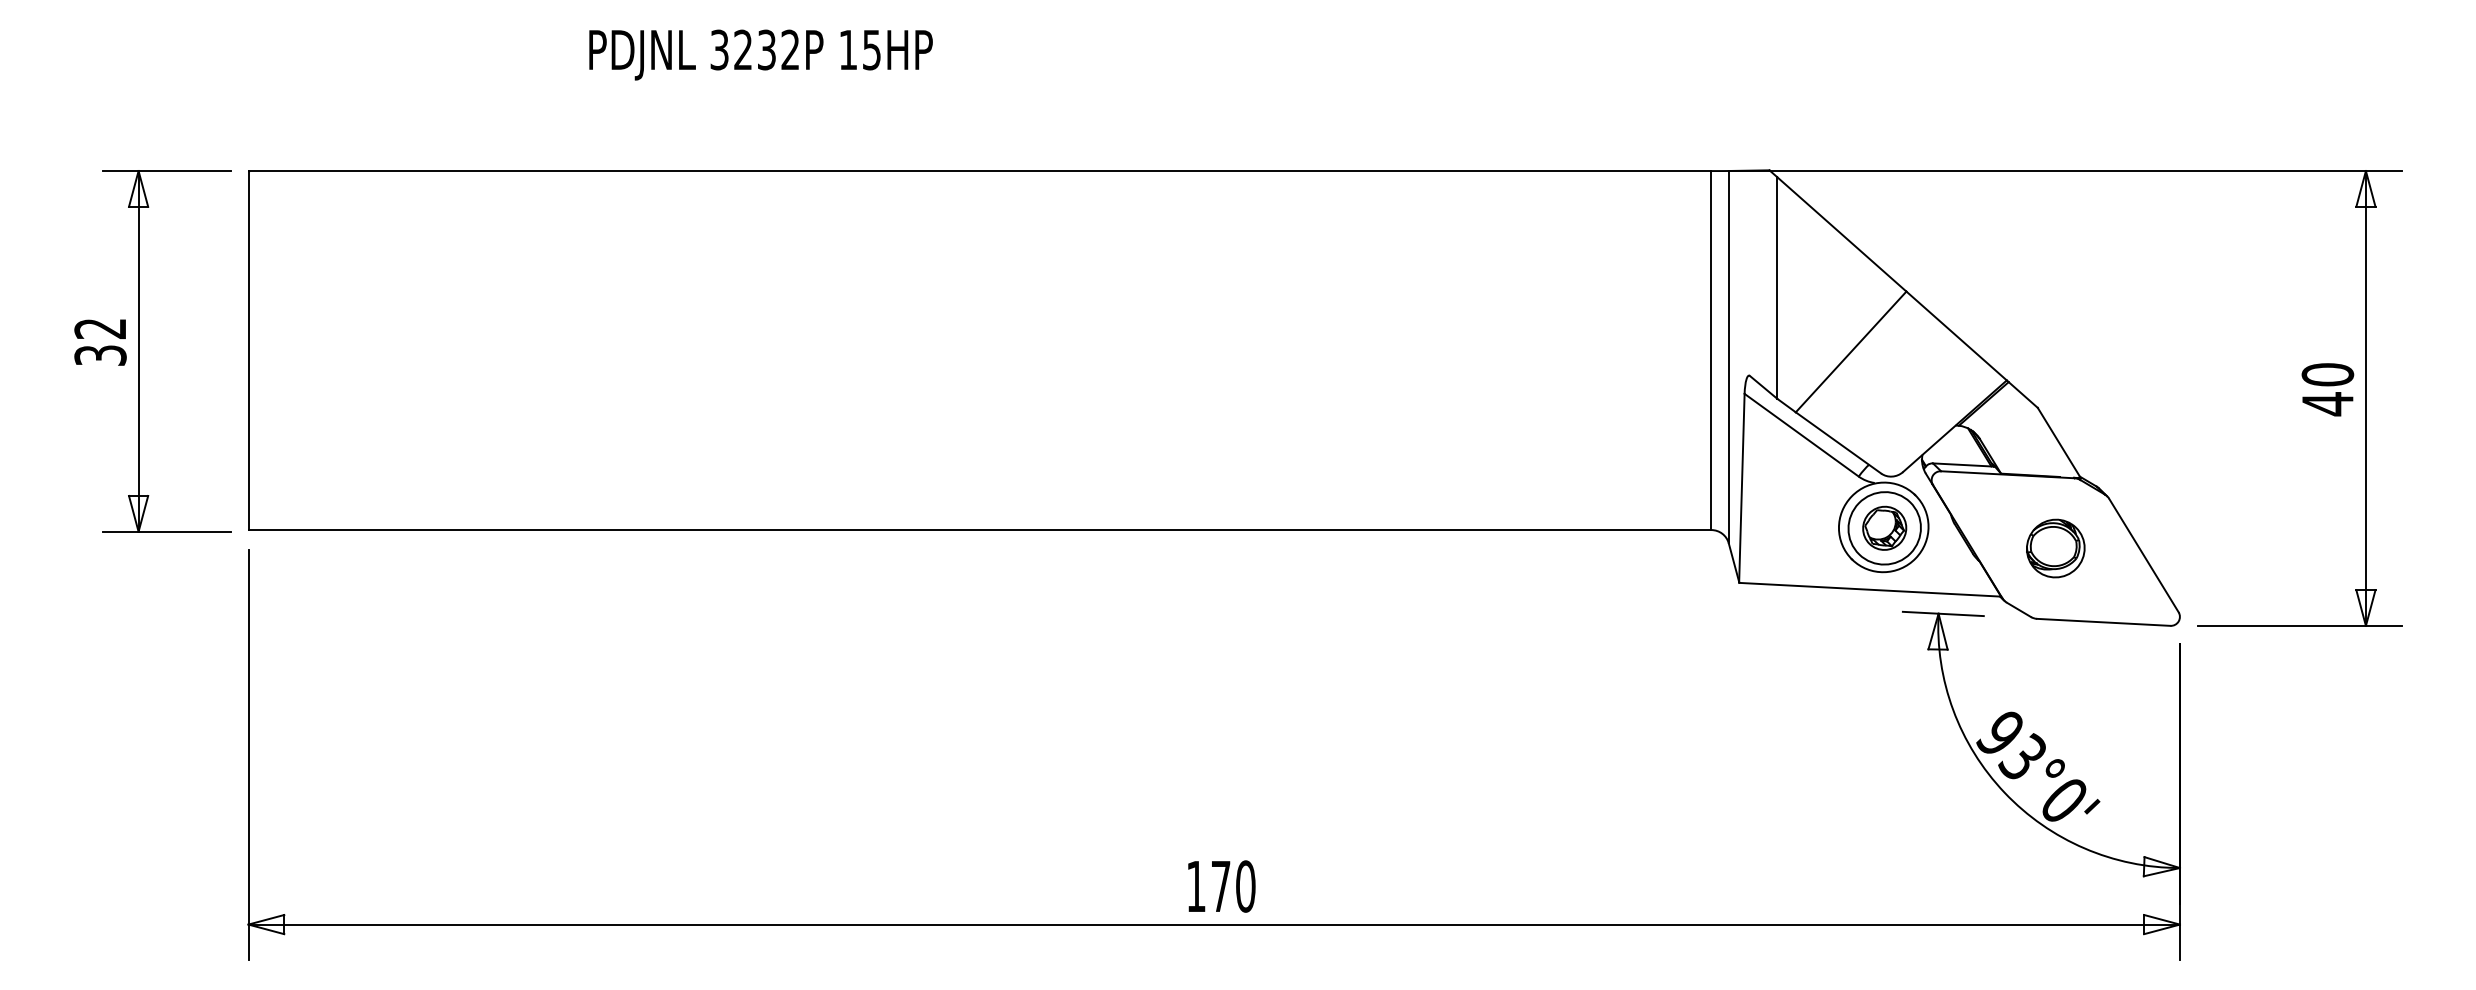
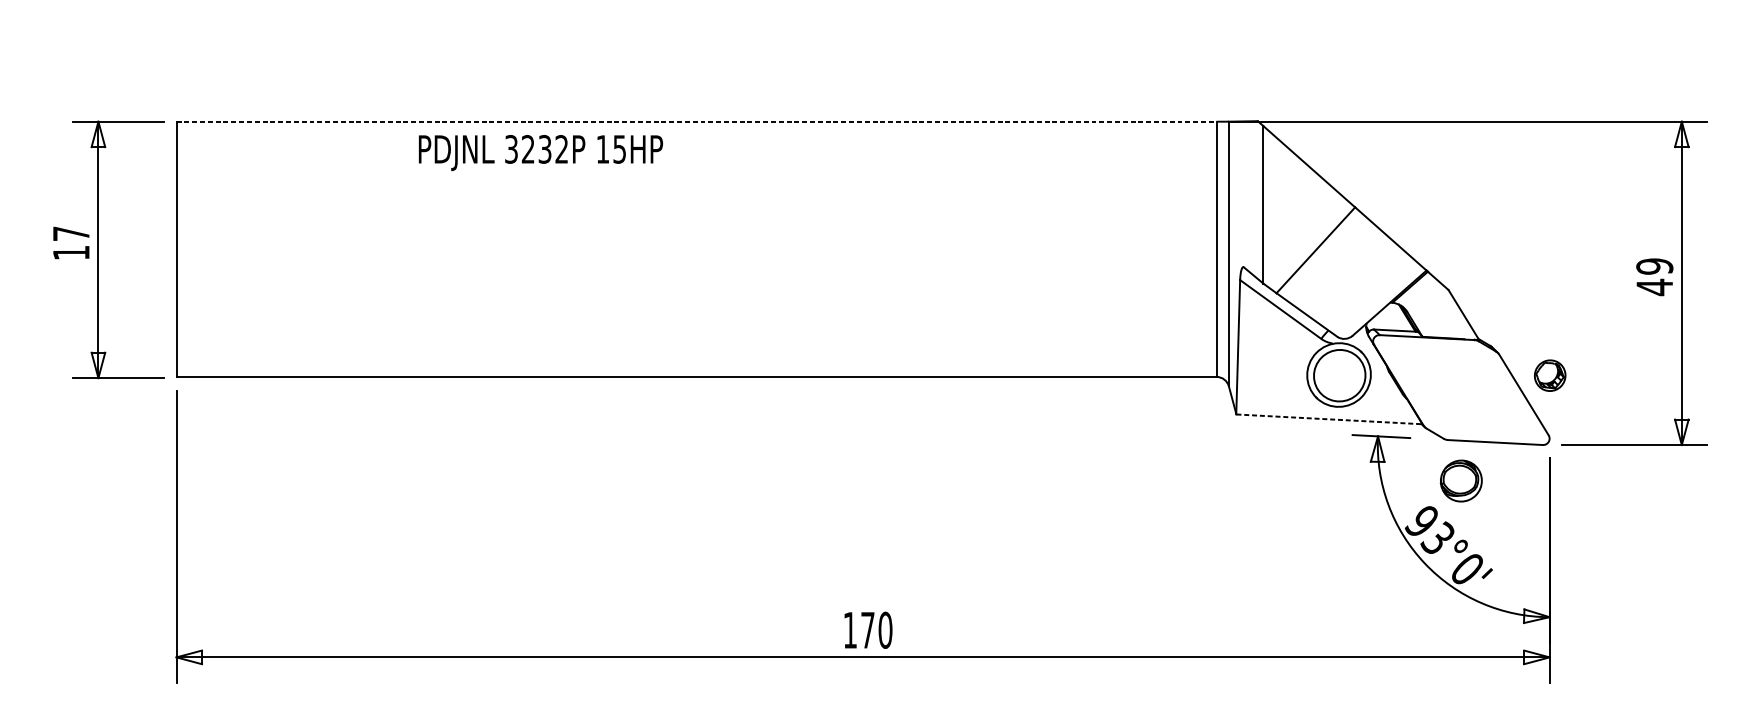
text: (760, 54) -> (540, 152), moved
line: (980, 171) -> (696, 122), solid -> dashed
text: (100, 342) -> (71, 243), 32 -> 17
text: (2327, 374) -> (1654, 266), 40 -> 49
part: (1884, 527) -> (1550, 375), moved
part: (2055, 548) -> (1461, 481), moved
line: (1870, 589) -> (1329, 419), solid -> dashed

